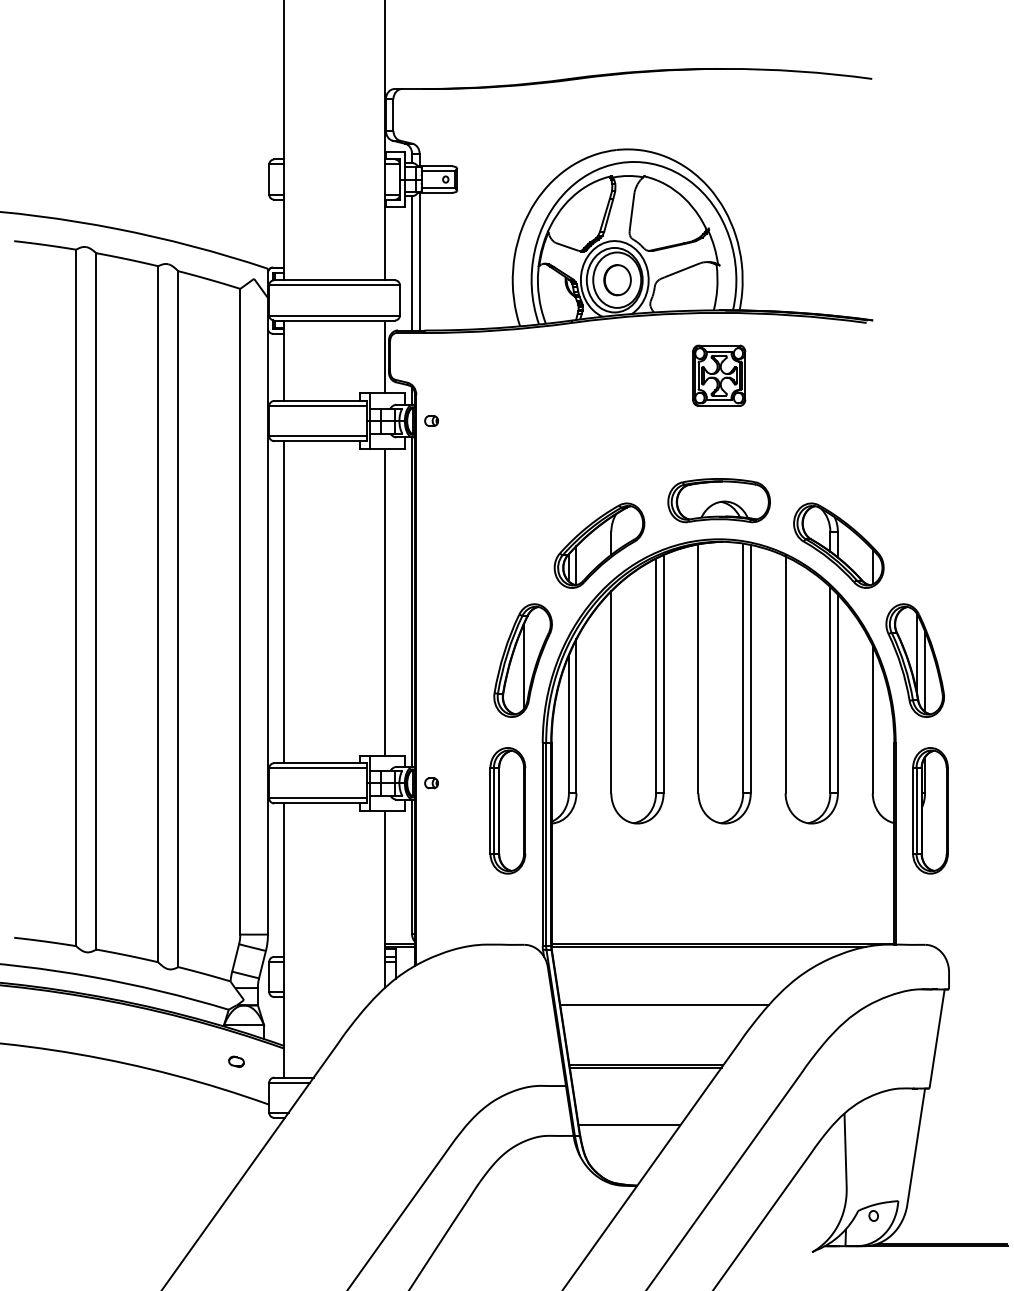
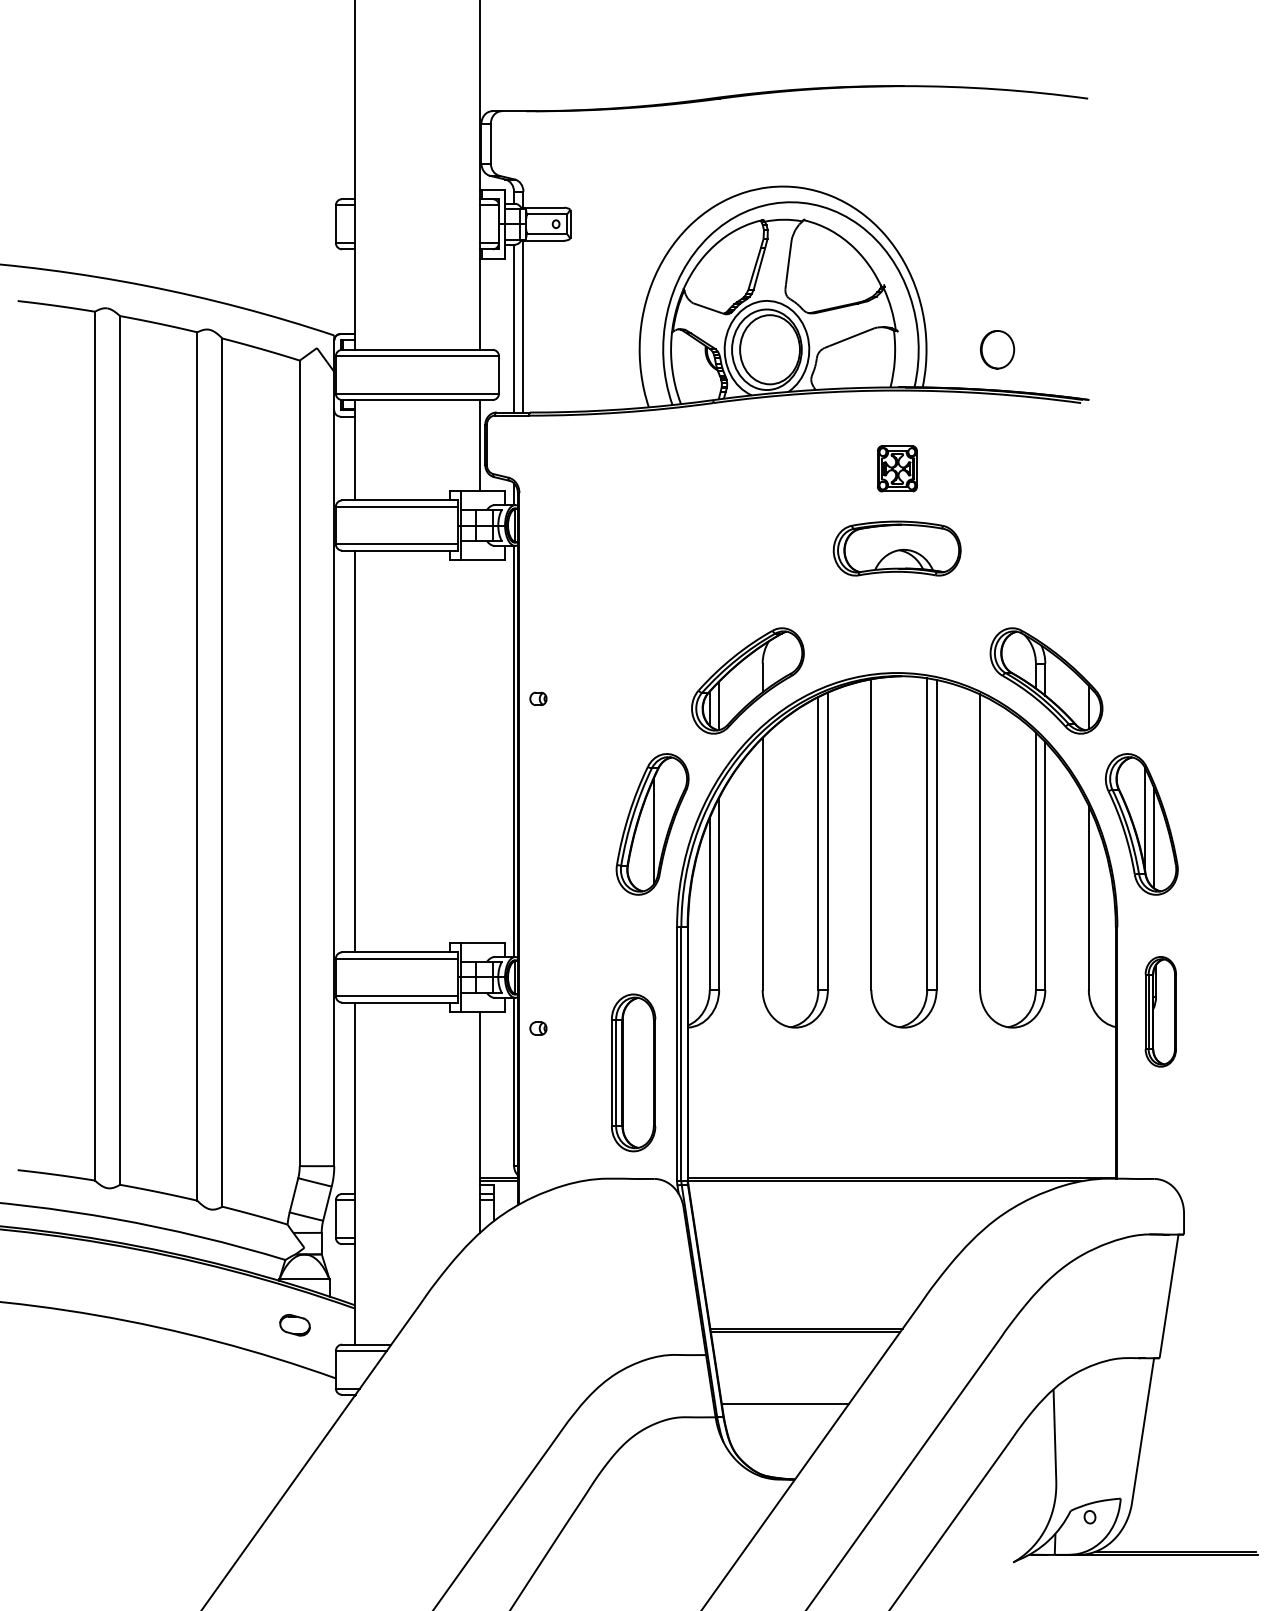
part: (617, 280) -> (997, 350), moved
part: (719, 375) -> (897, 468), size x0.6
part: (431, 420) -> (538, 698), moved
part: (718, 500) -> (896, 548), moved
line: (384, 601) -> (479, 750), removed
part: (431, 783) -> (538, 1028), moved
part: (507, 810) -> (633, 1072), moved
part: (930, 810) -> (1160, 1011), size x0.7
line: (664, 1004) -> (828, 1253), removed
part: (236, 1061) -> (295, 1324), size x1.6

